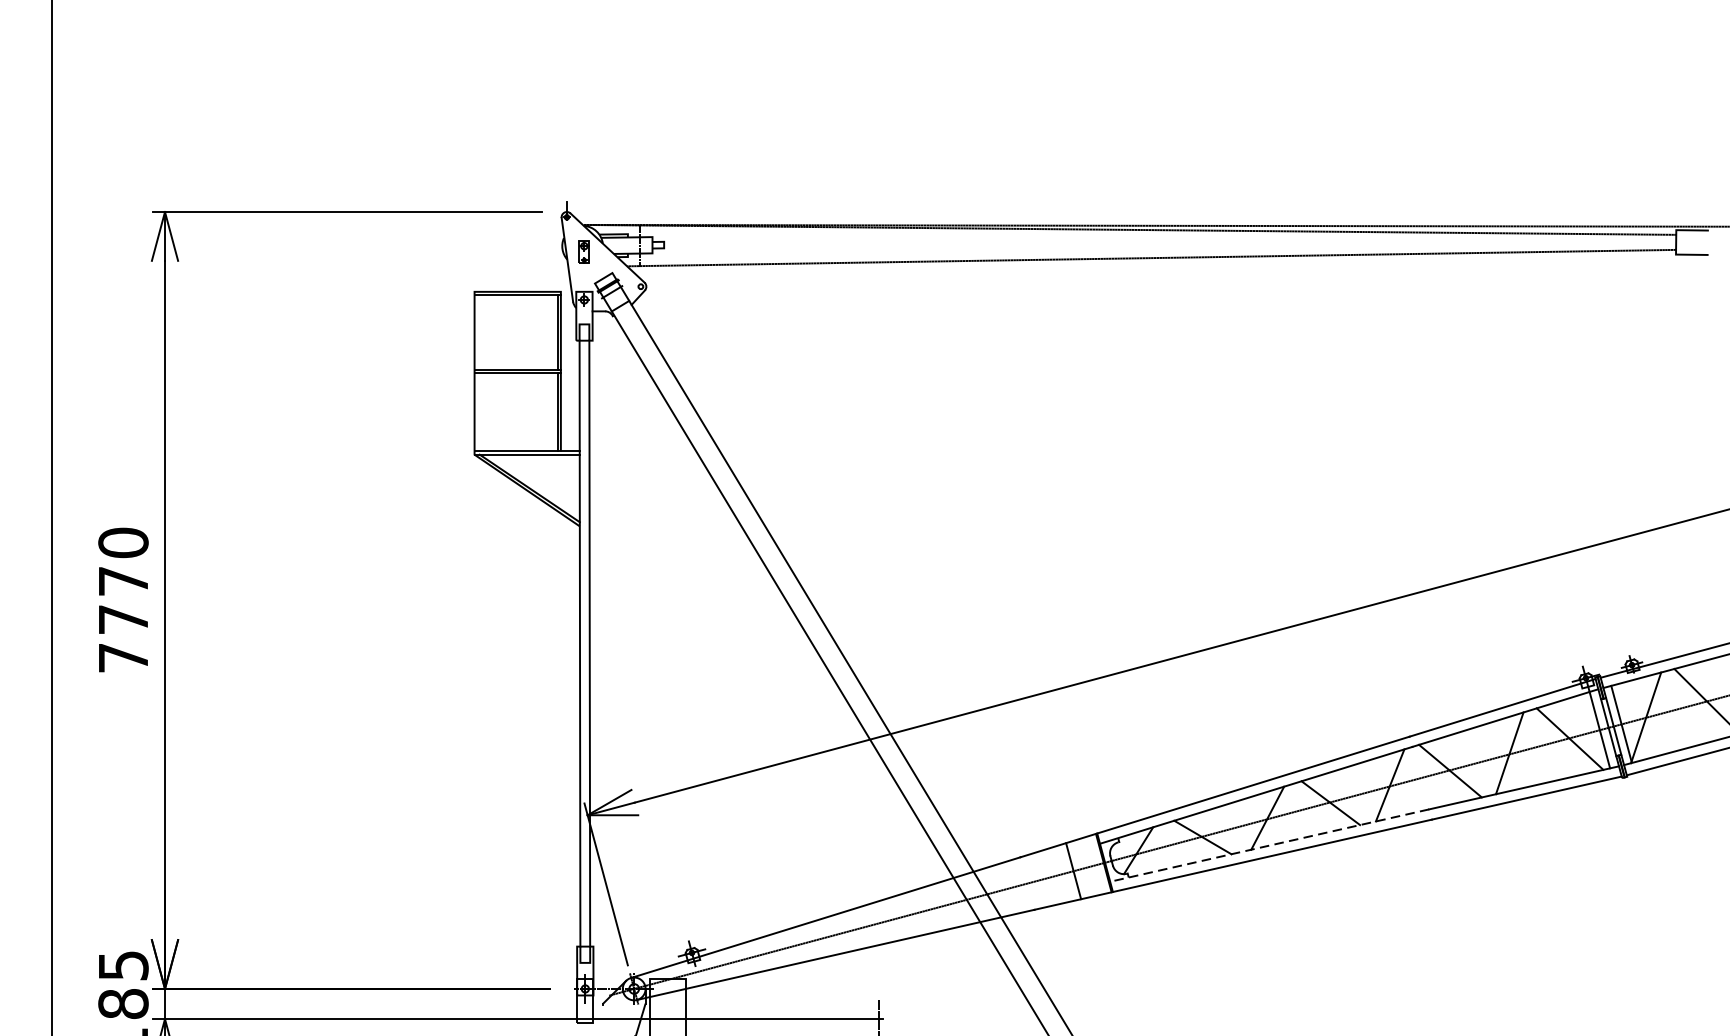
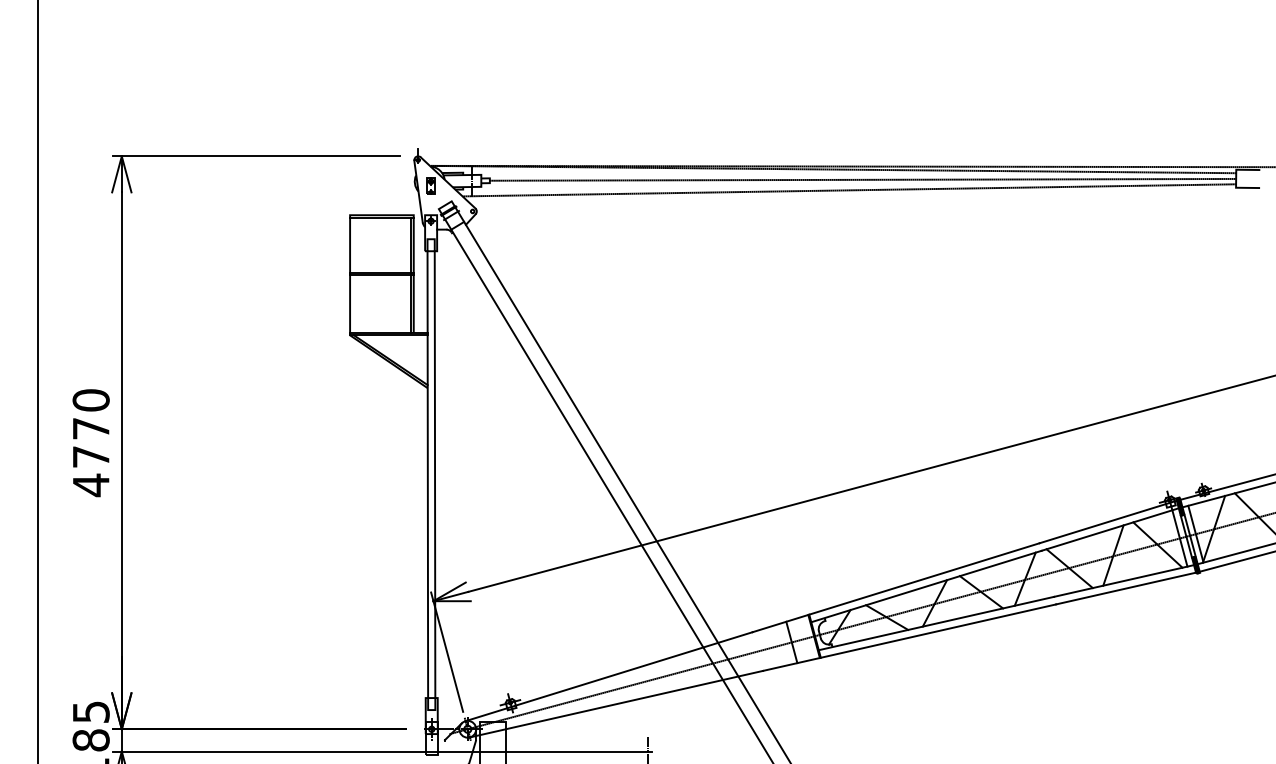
line: (1169, 243) -> (862, 179), added
text: (123, 658) -> (91, 485), 7770 -> 4770
line: (1269, 845) -> (936, 623), dashed -> solid

